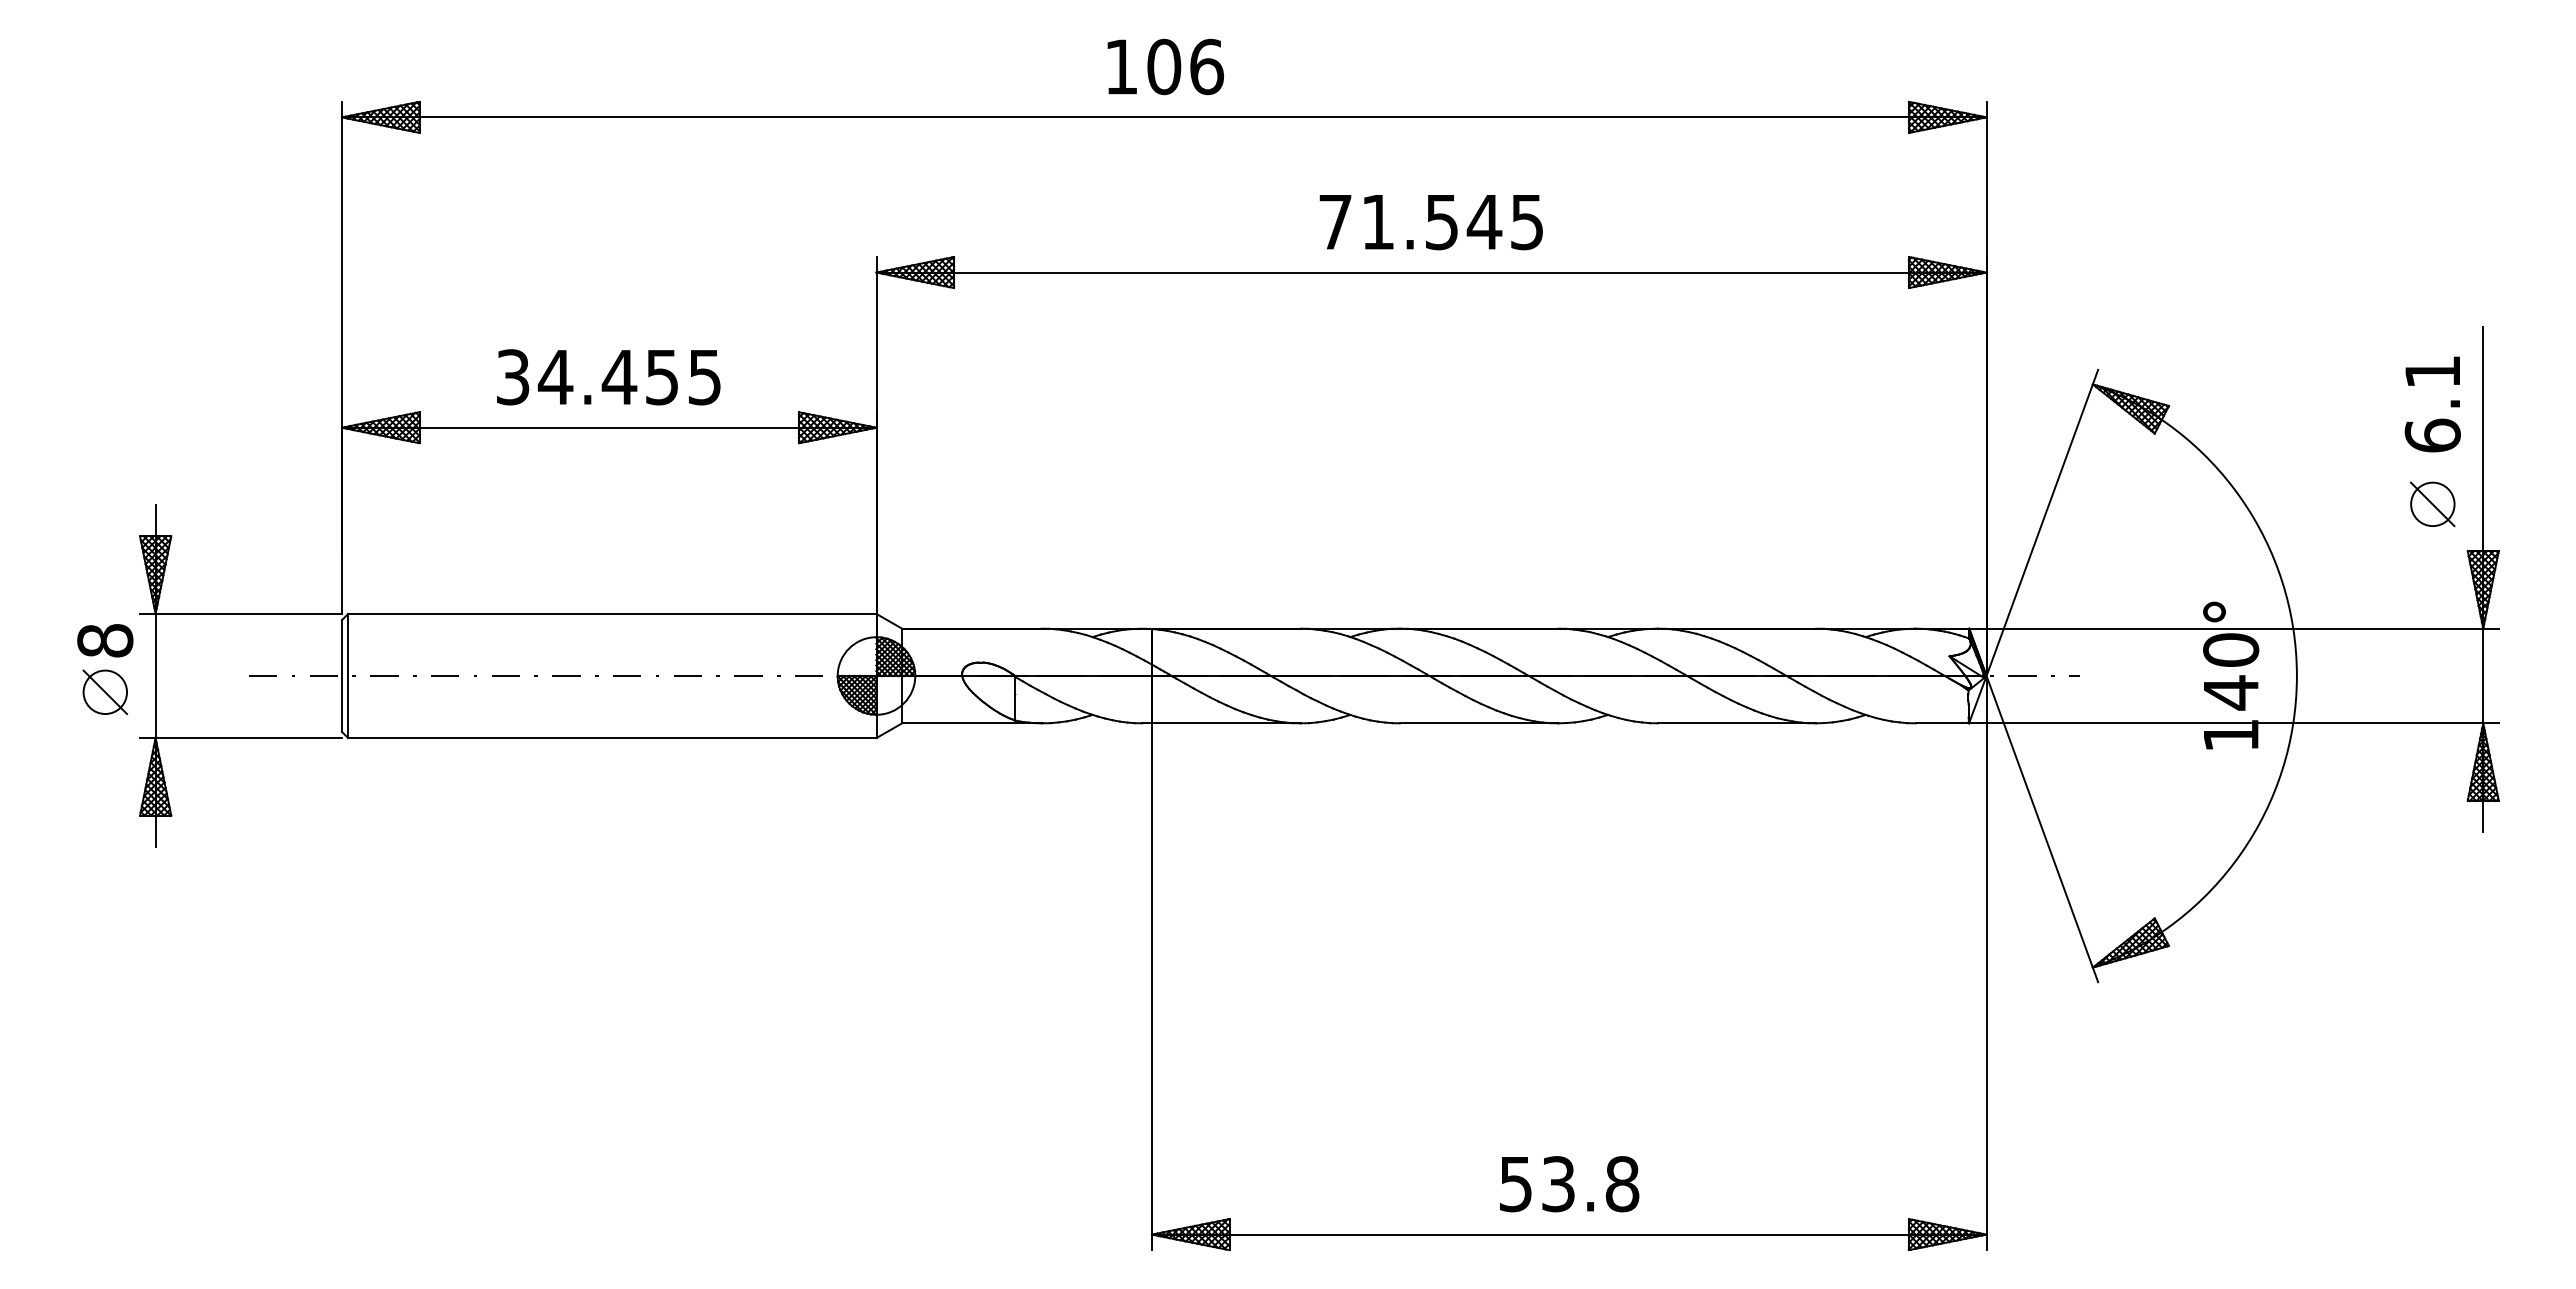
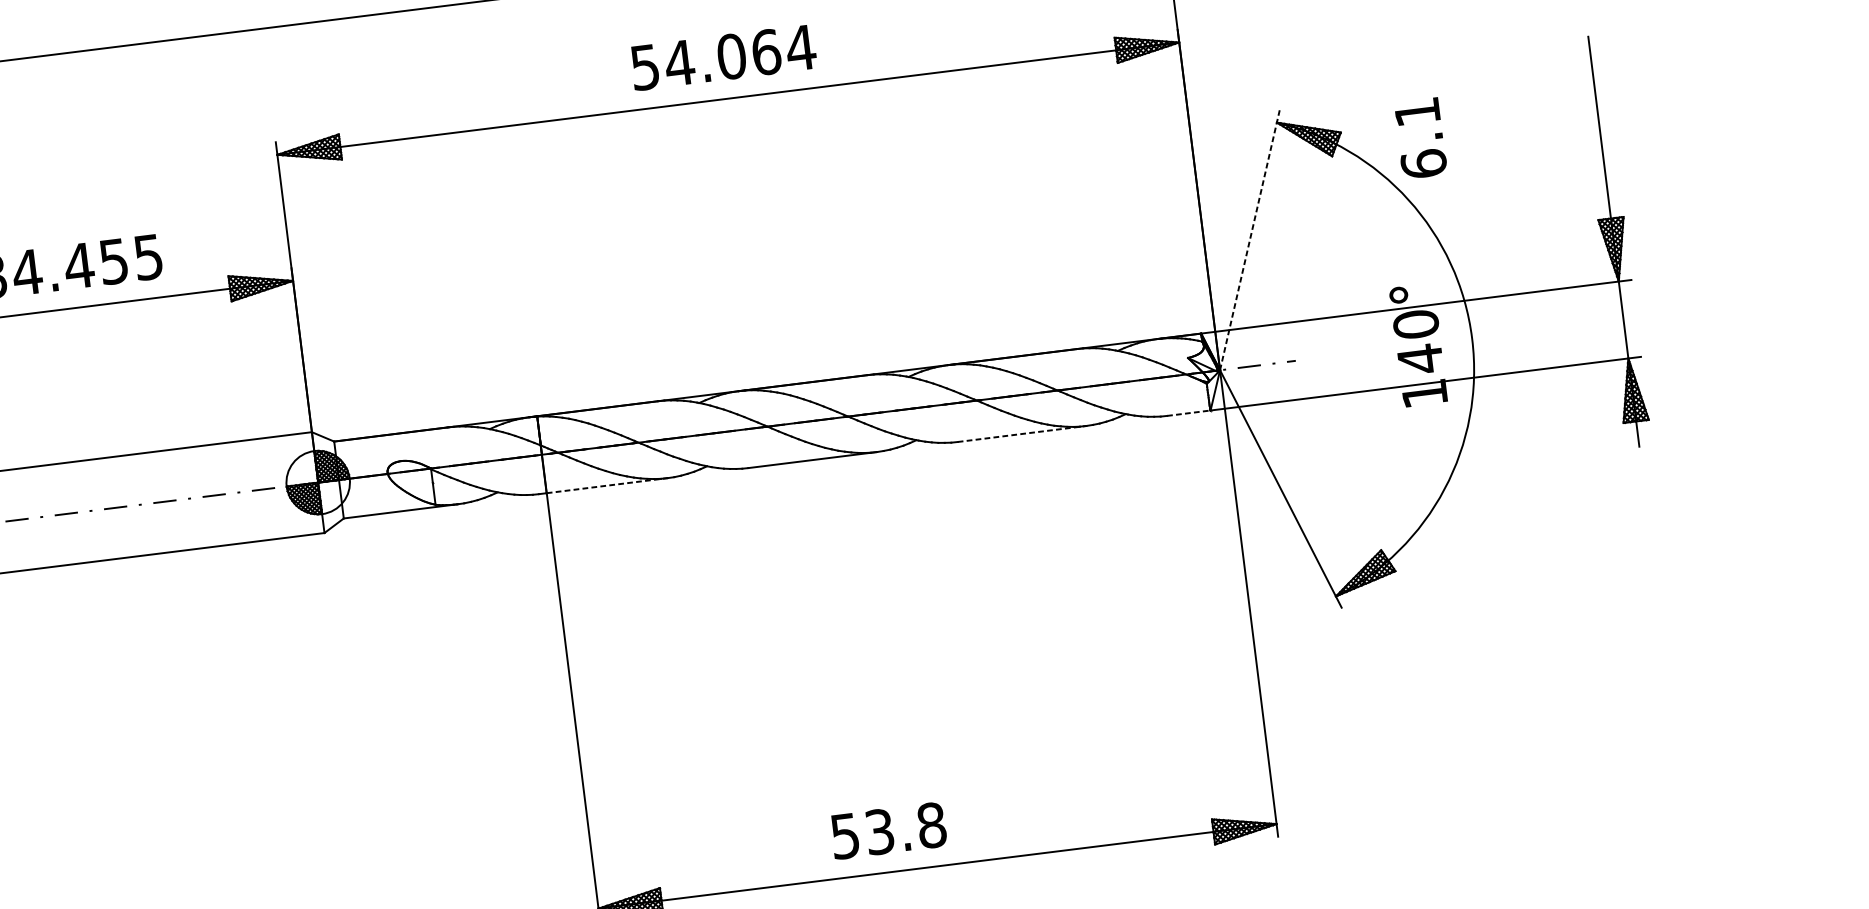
text: (1431, 222) -> (723, 58), 71.545 -> 54.064
text: (2432, 404) -> (1420, 138), moved
part: (2432, 504) -> (1564, 185), removed
line: (2042, 522) -> (1249, 239), solid -> dashed
line: (1226, 723) -> (607, 485), solid -> dashed
line: (1737, 723) -> (1022, 434), solid -> dashed
line: (1942, 723) -> (1189, 413), solid -> dashed
text: (1569, 1184) -> (888, 831), moved

